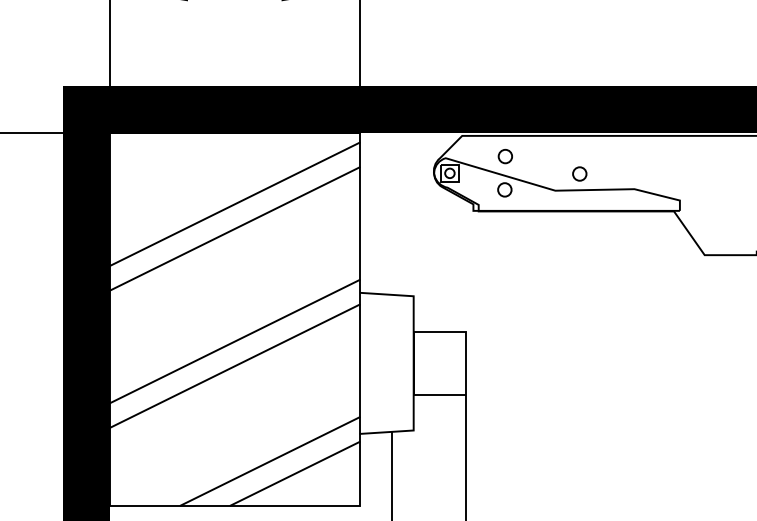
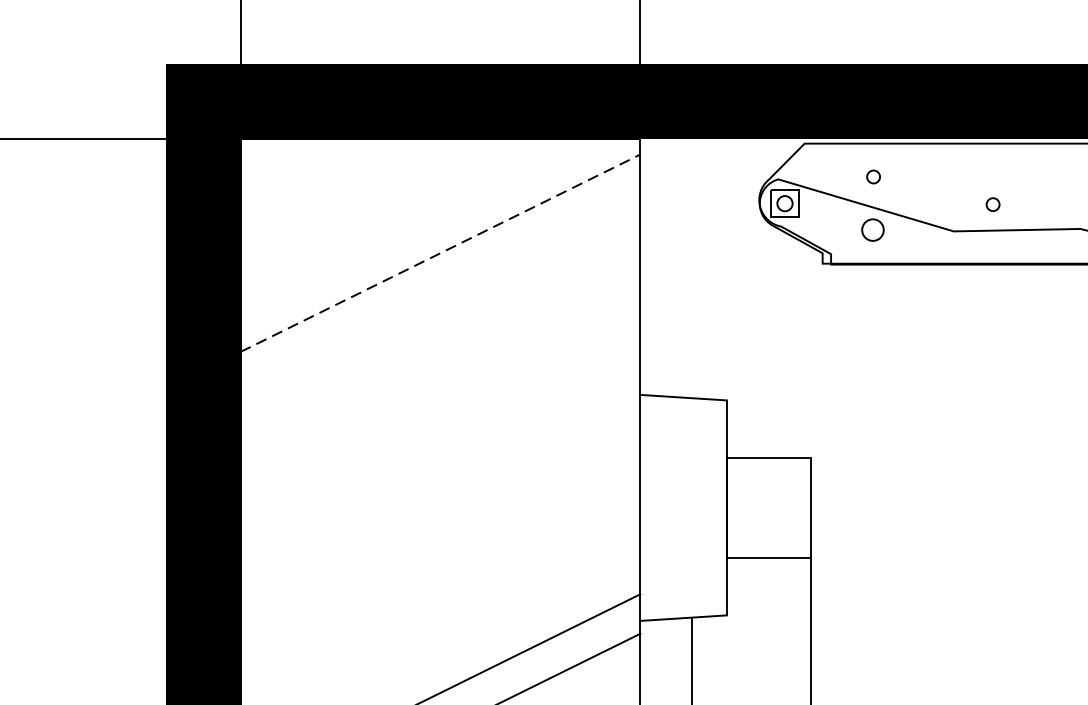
circle: (504, 156) -> (872, 176), size x0.6
circle: (579, 173) -> (992, 203), size x0.6
line: (235, 204) -> (441, 253), solid -> dashed
line: (234, 228) -> (440, 291), removed
line: (234, 341) -> (440, 472), removed
line: (234, 365) -> (440, 511), removed

